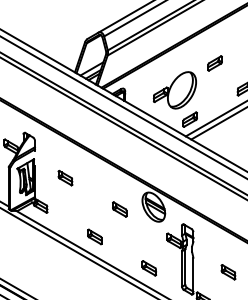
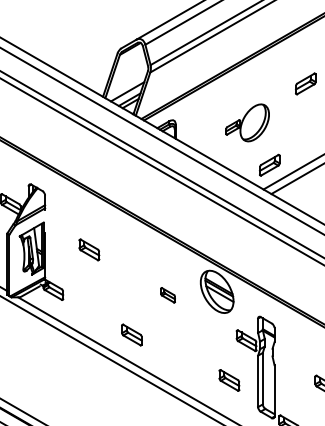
part: (174, 90) -> (247, 123), size x0.7
part: (119, 209) -> (167, 295), size x0.7
part: (148, 268) -> (228, 380), moved

